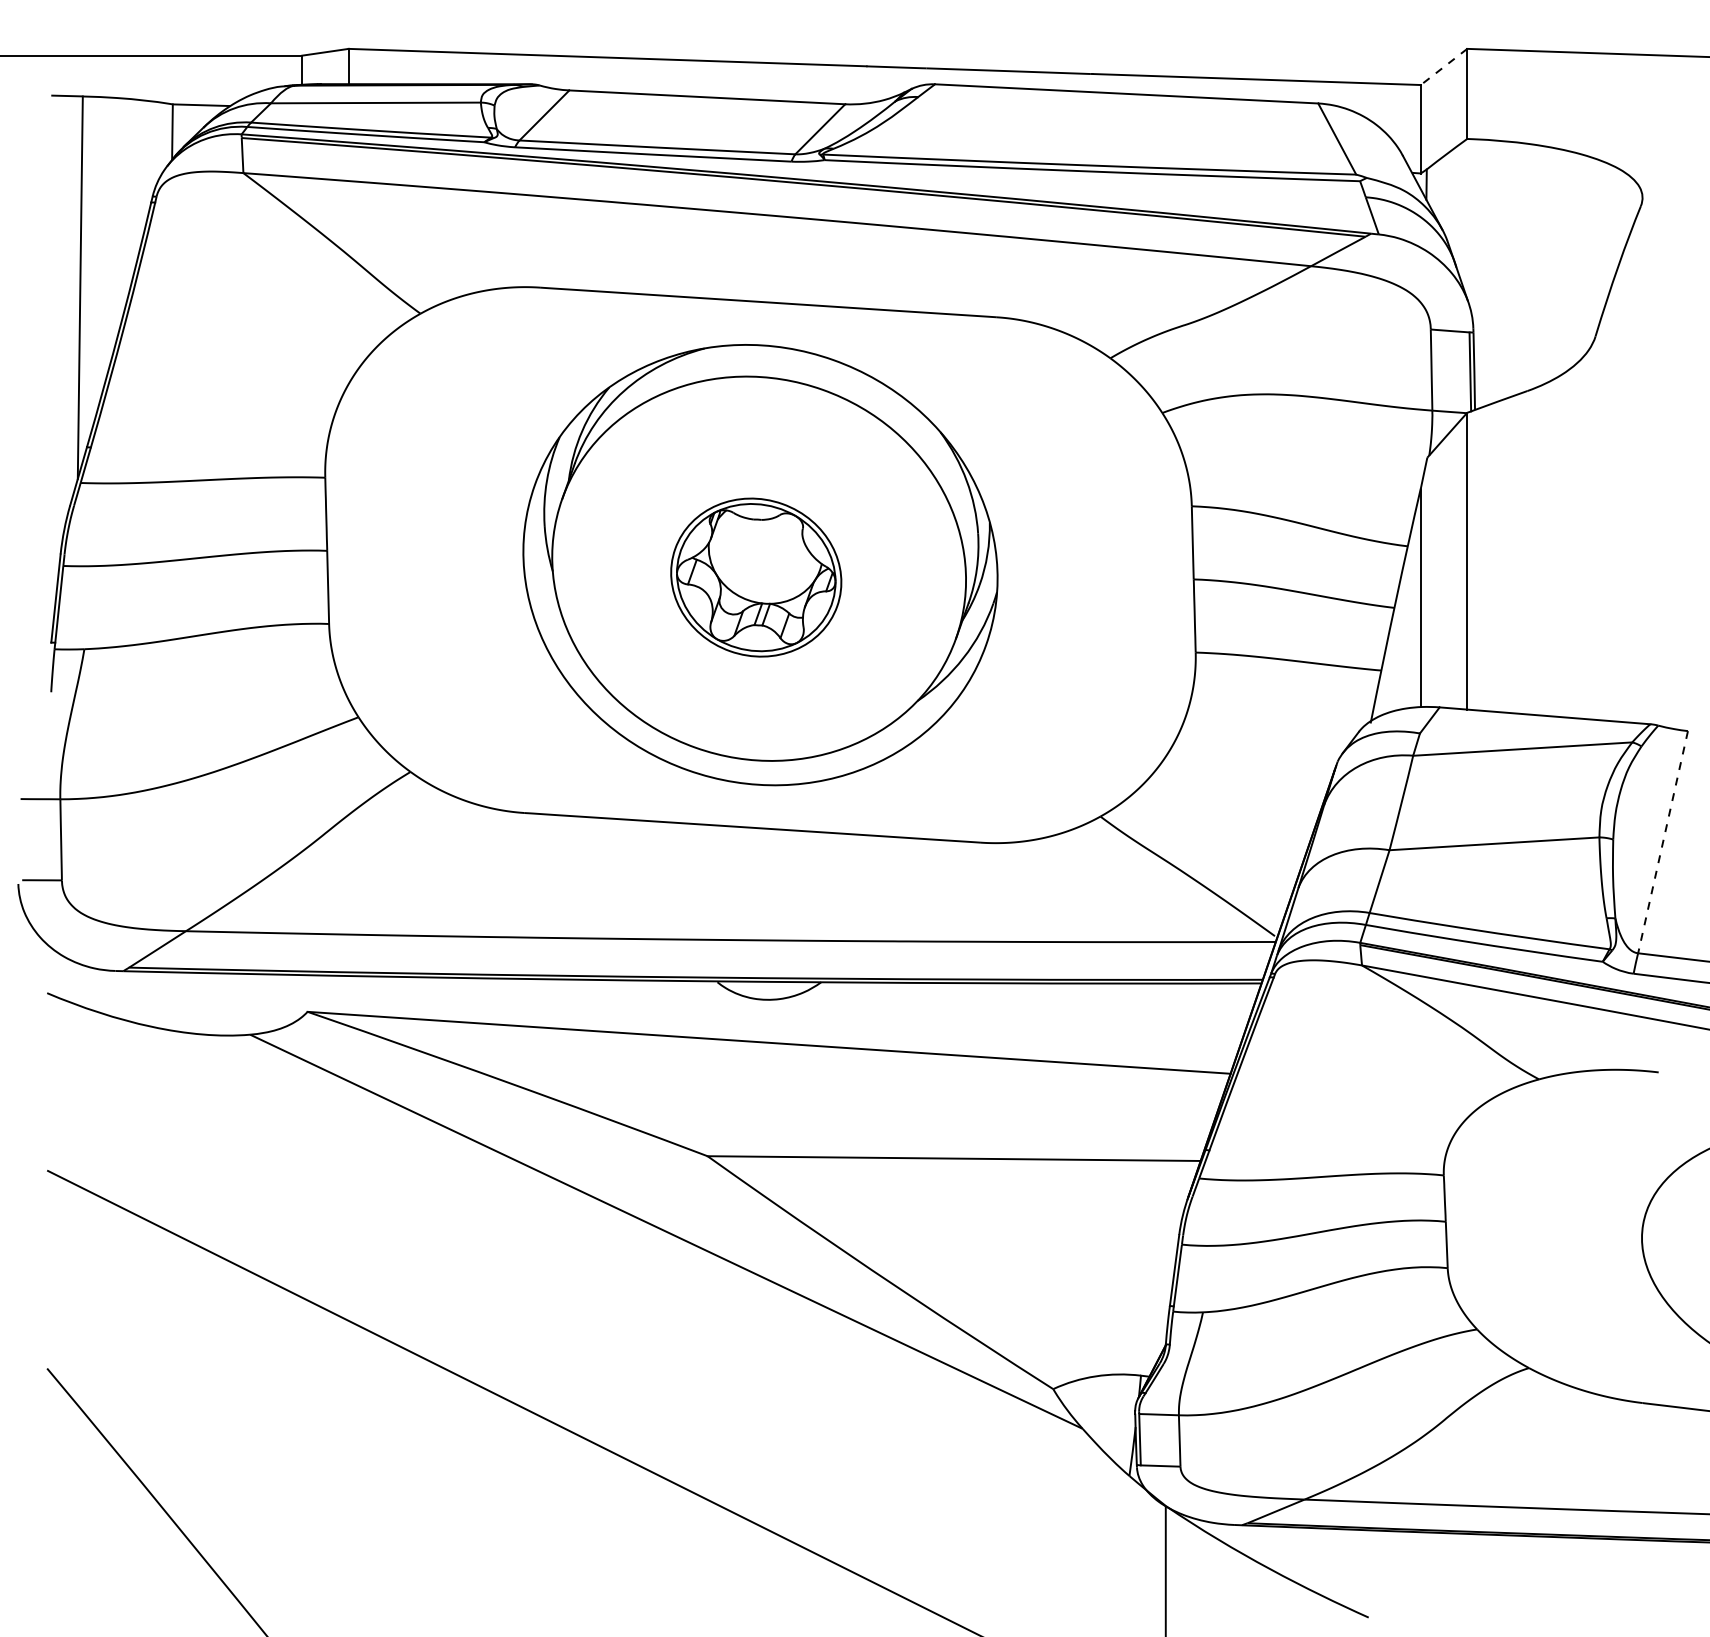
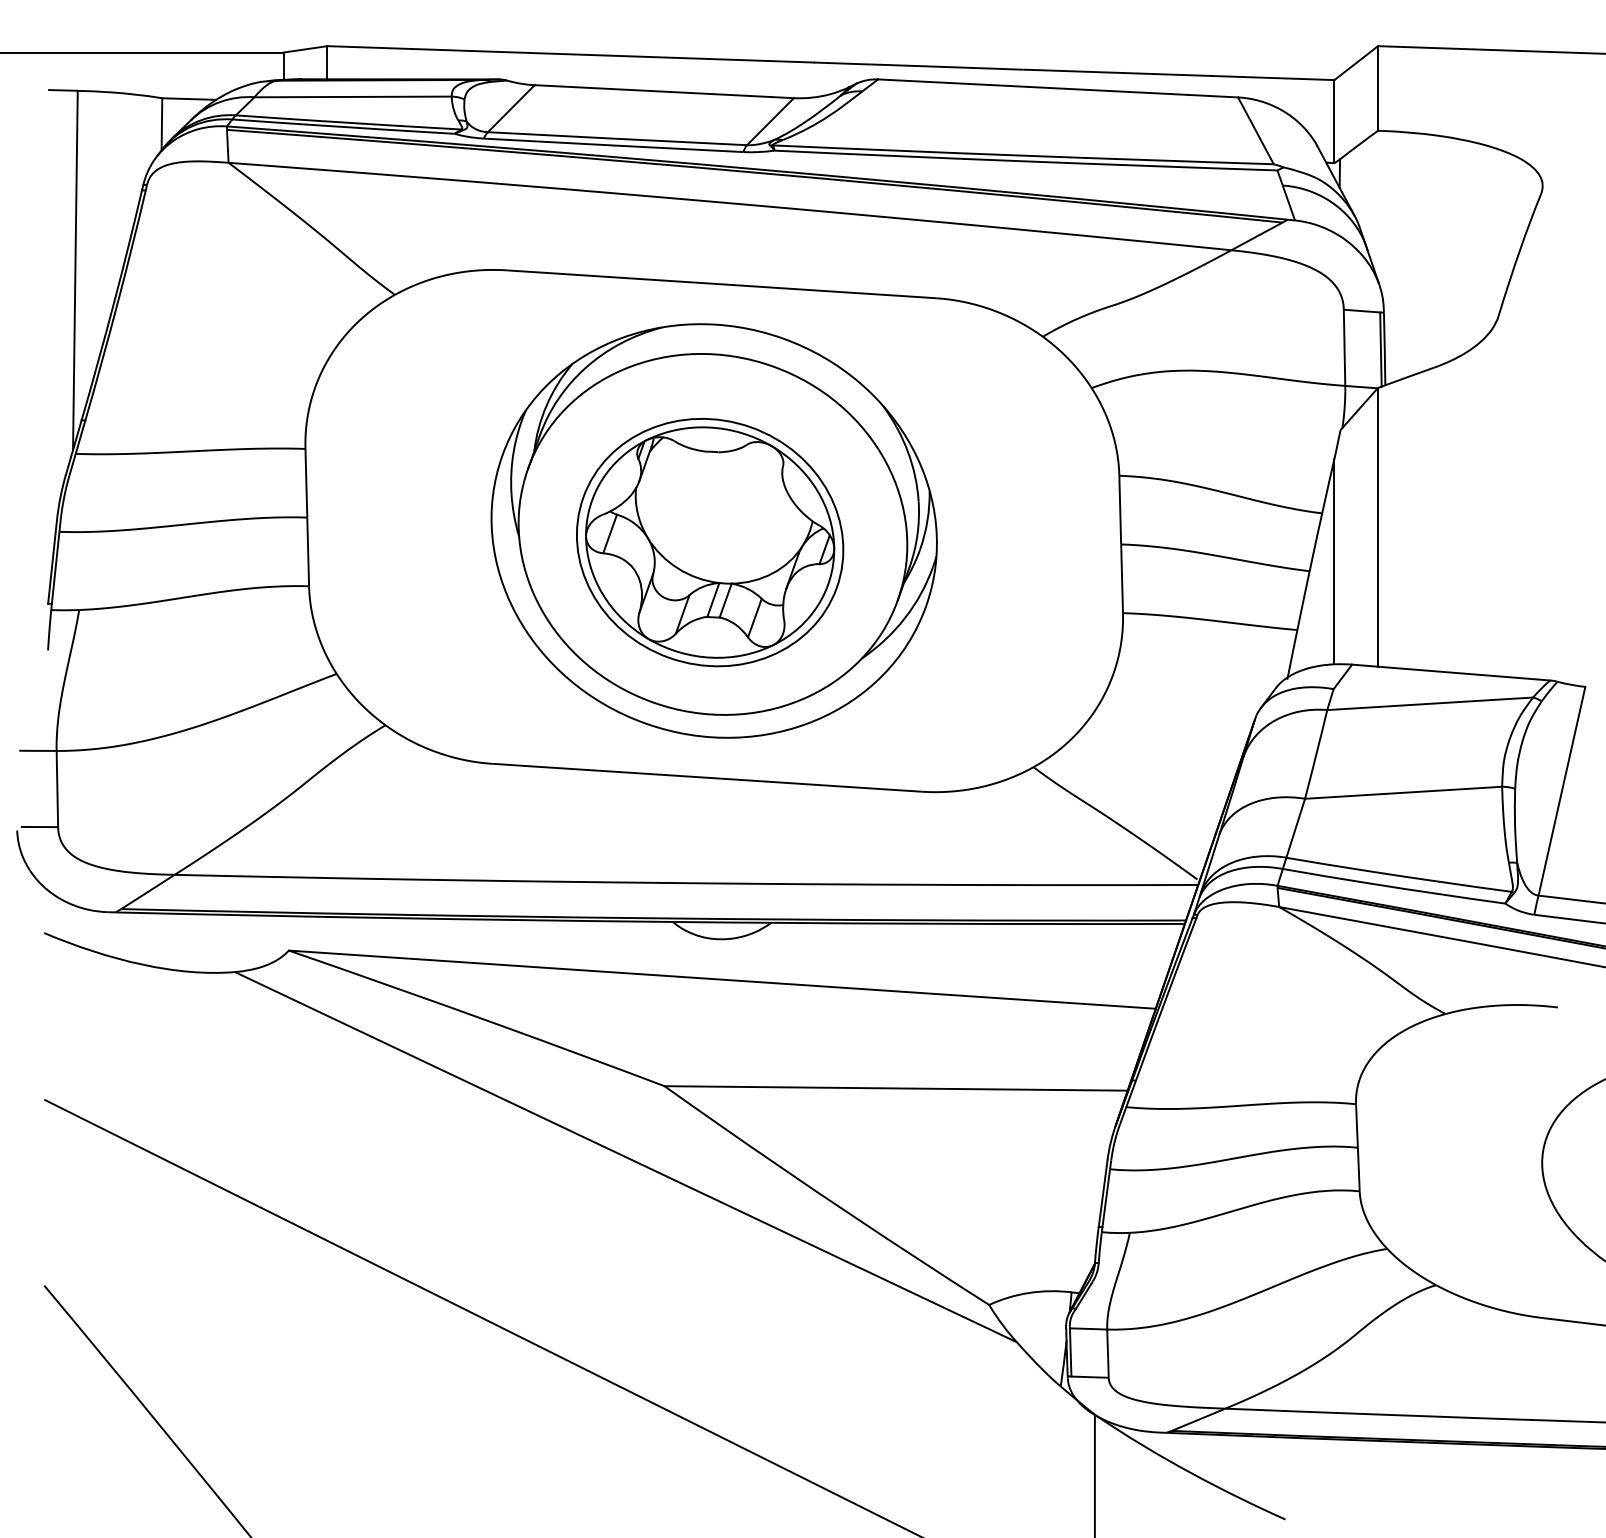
line: (1444, 67) -> (1356, 63), dashed -> solid
part: (756, 577) -> (710, 542), size x1.67
line: (1662, 842) -> (1561, 791), dashed -> solid

